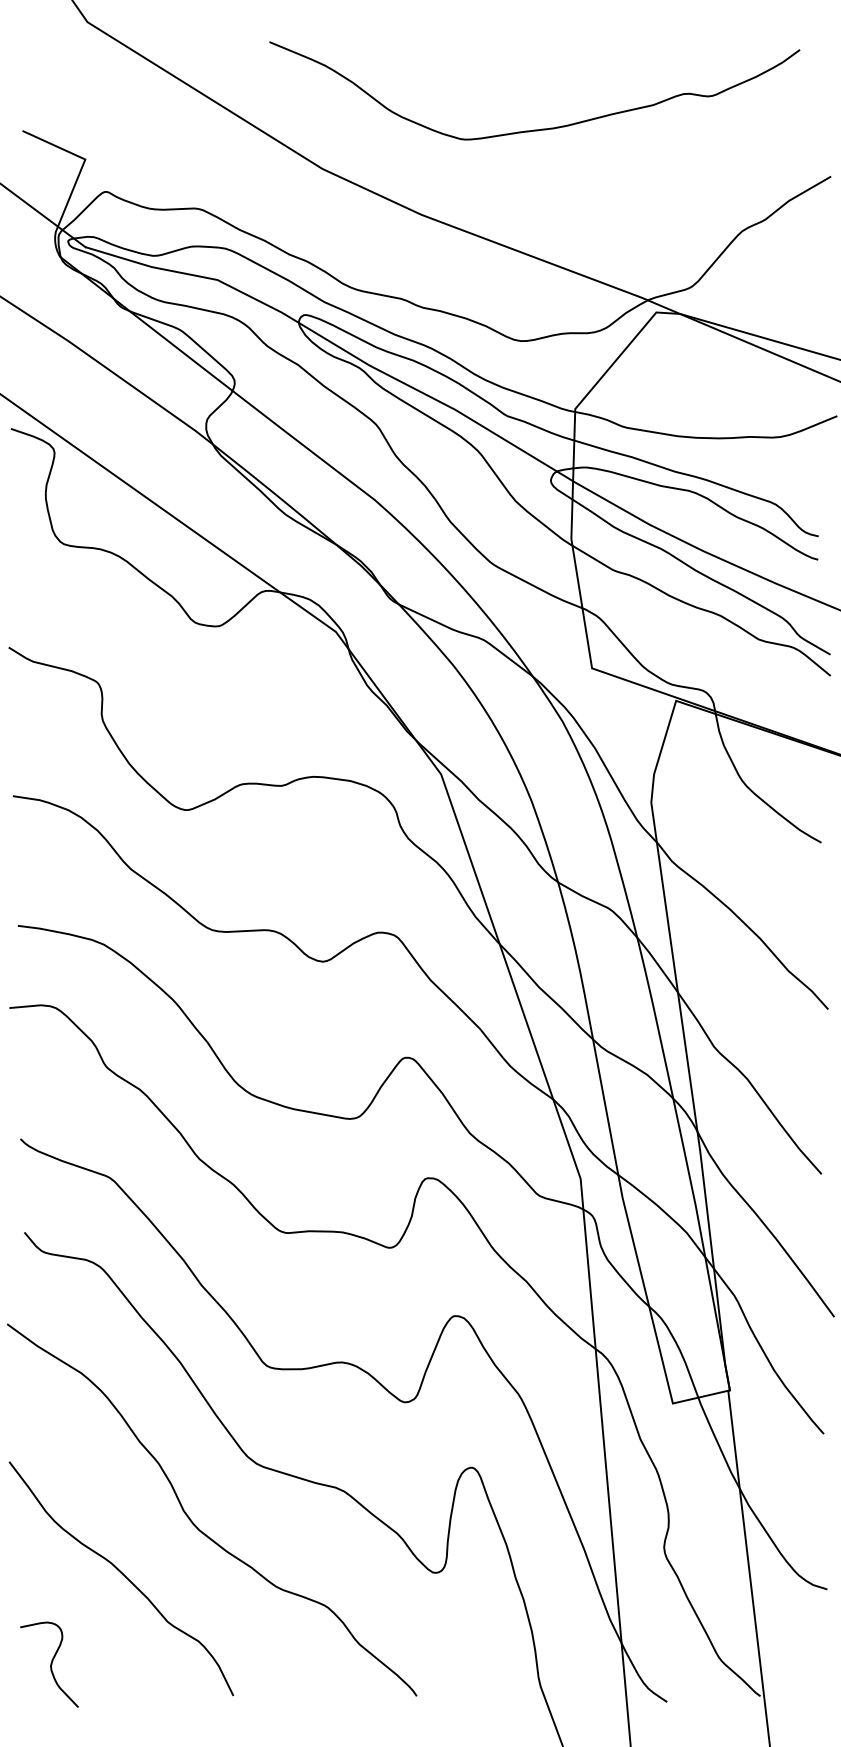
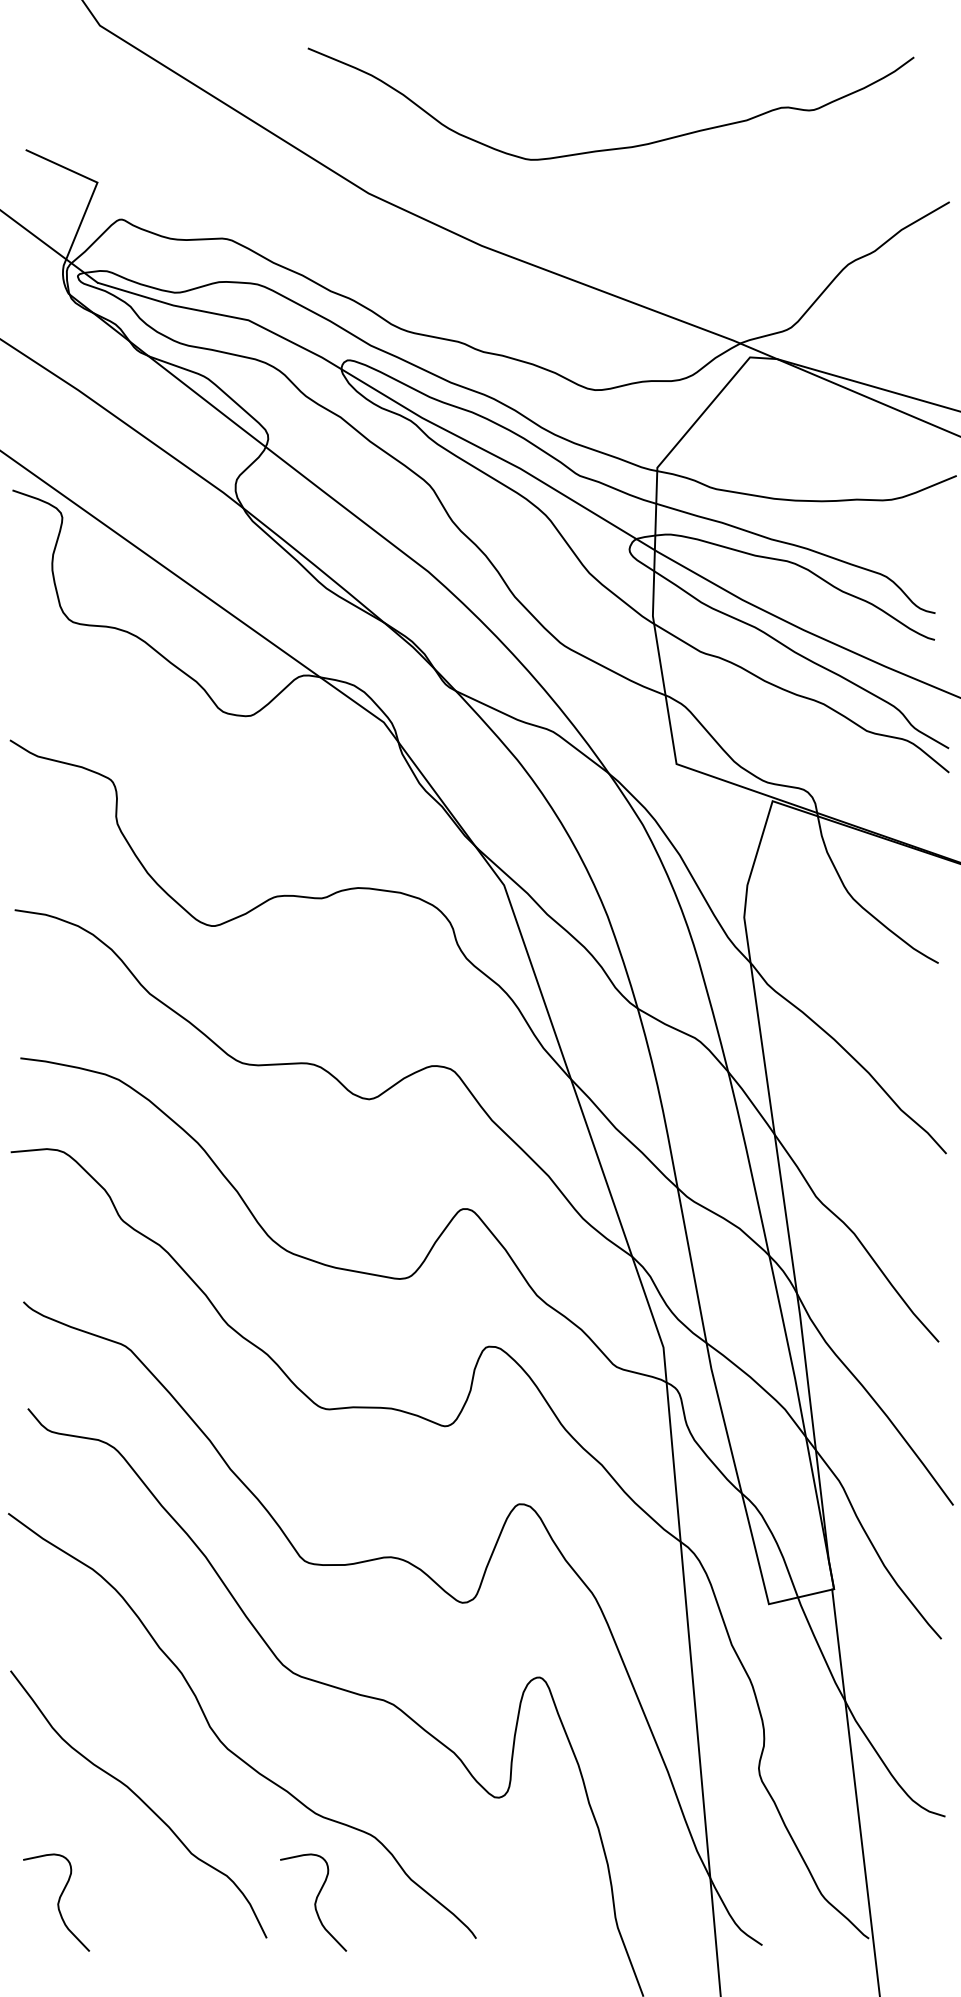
curve: (275, 1664) -> (314, 1902), added

